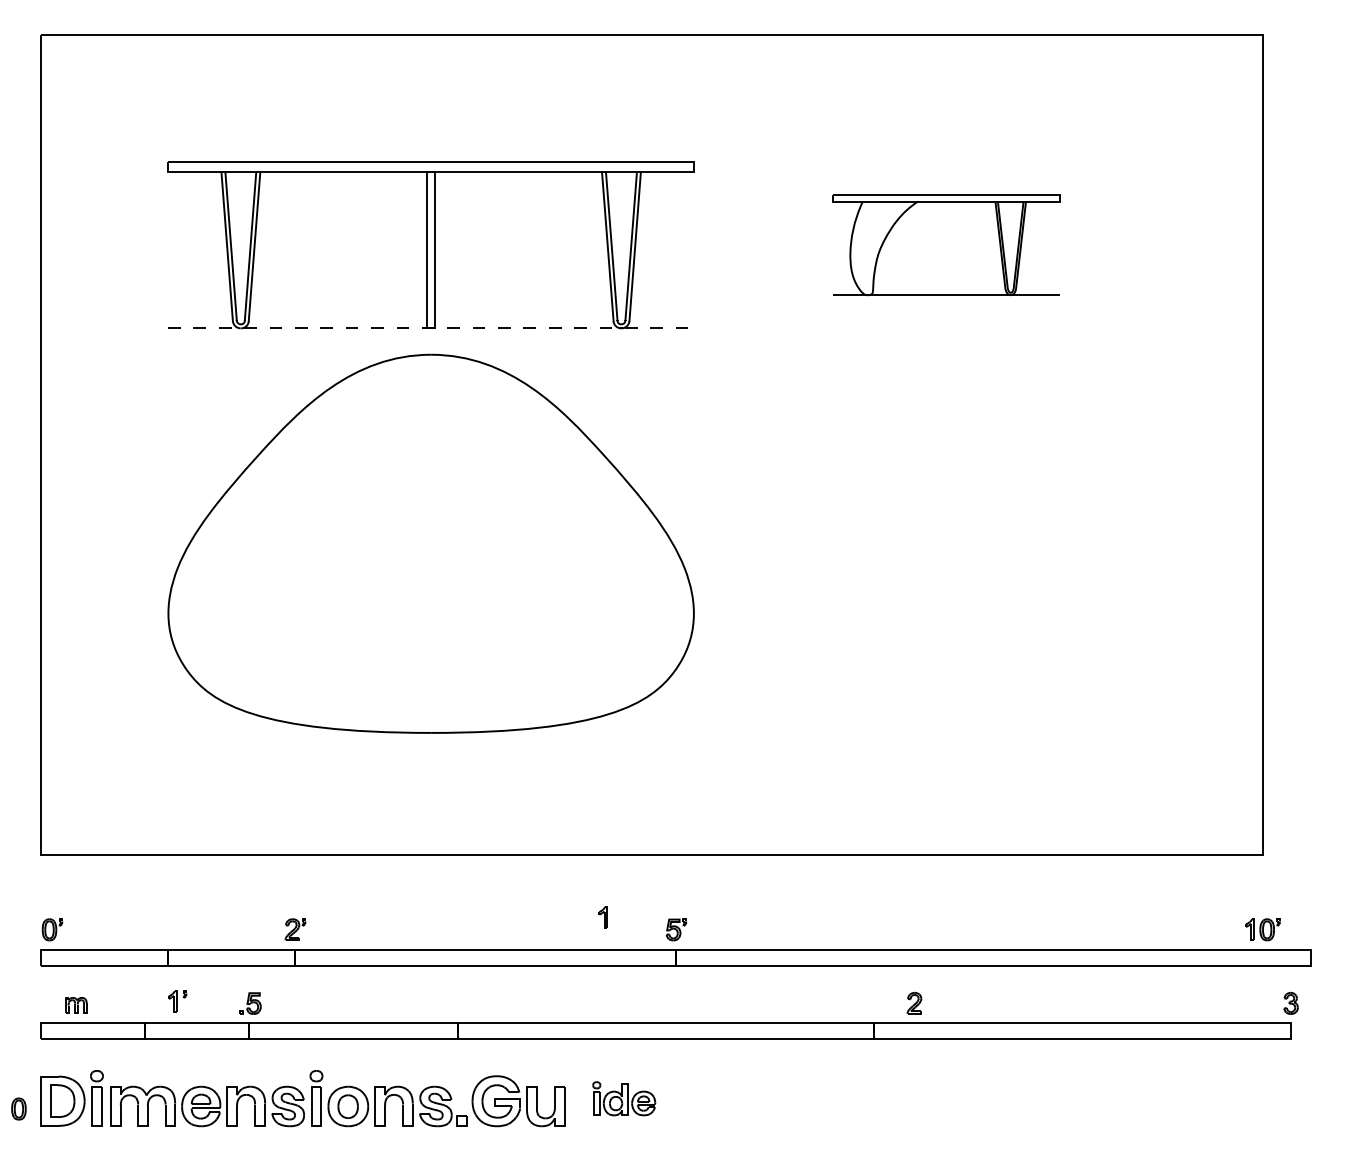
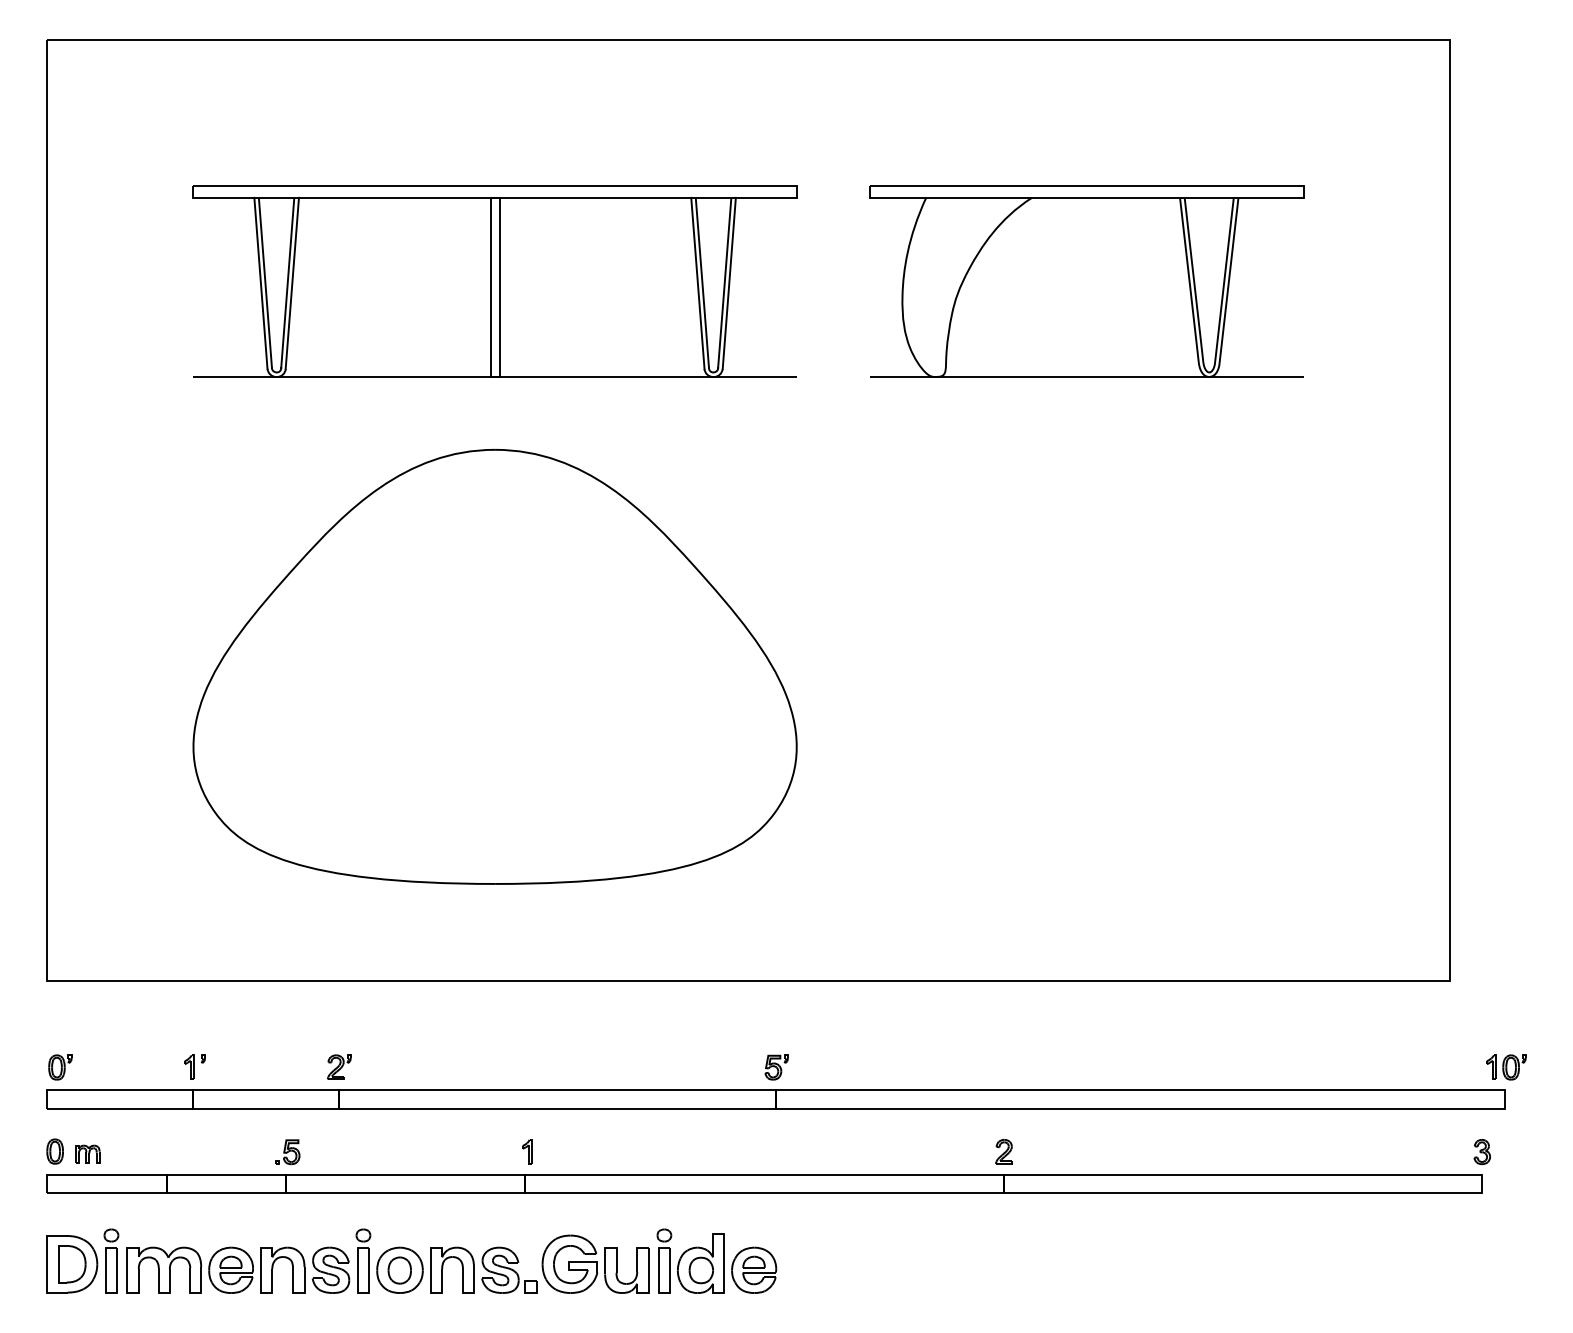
part: (946, 245) -> (1086, 281), size x1.67
line: (431, 328) -> (495, 377), dashed -> solid
part: (430, 543) -> (494, 666), moved
part: (602, 917) -> (526, 1152), moved
part: (1262, 929) -> (1505, 1067), moved
part: (177, 1001) -> (194, 1067), moved
part: (914, 1003) -> (1004, 1152), moved
part: (623, 1098) -> (715, 1261), size x1.67
part: (18, 1108) -> (54, 1150), moved

